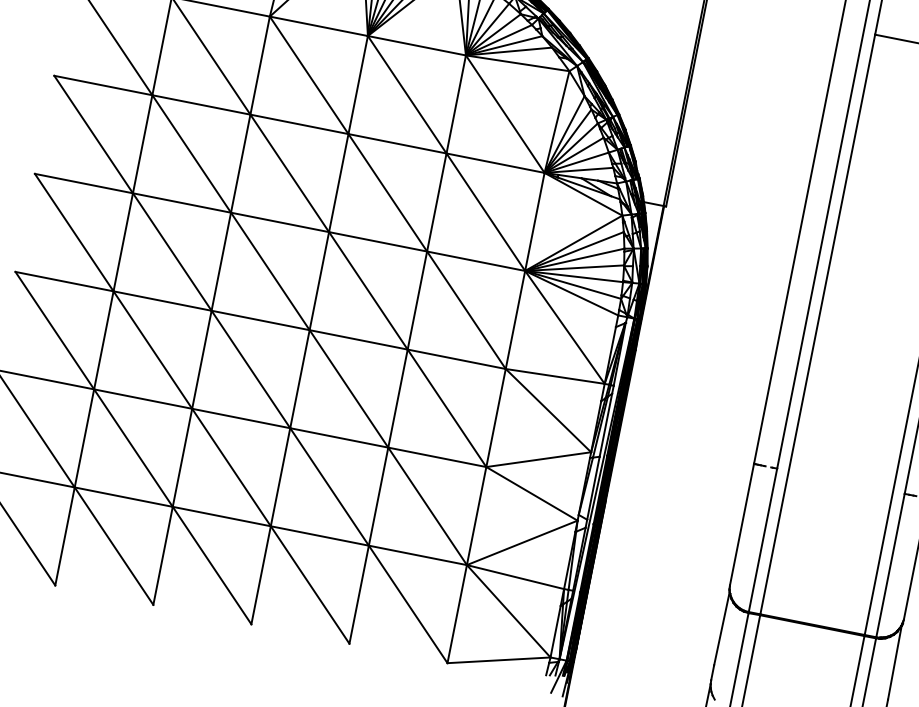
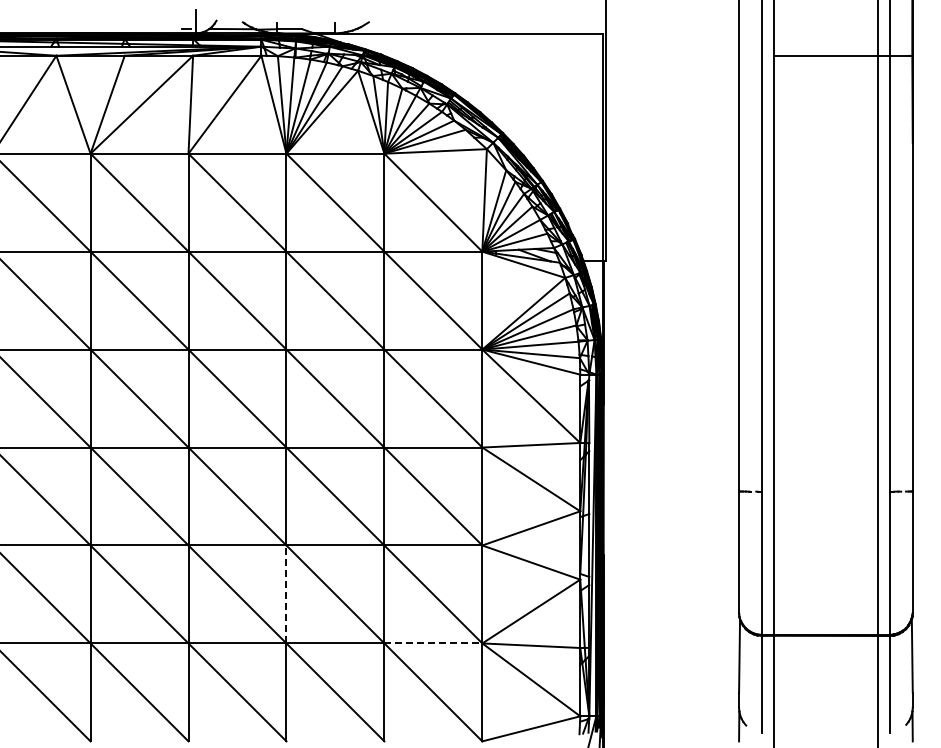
line: (280, 477) -> (286, 594), solid -> dashed
line: (418, 555) -> (433, 643), solid -> dashed

